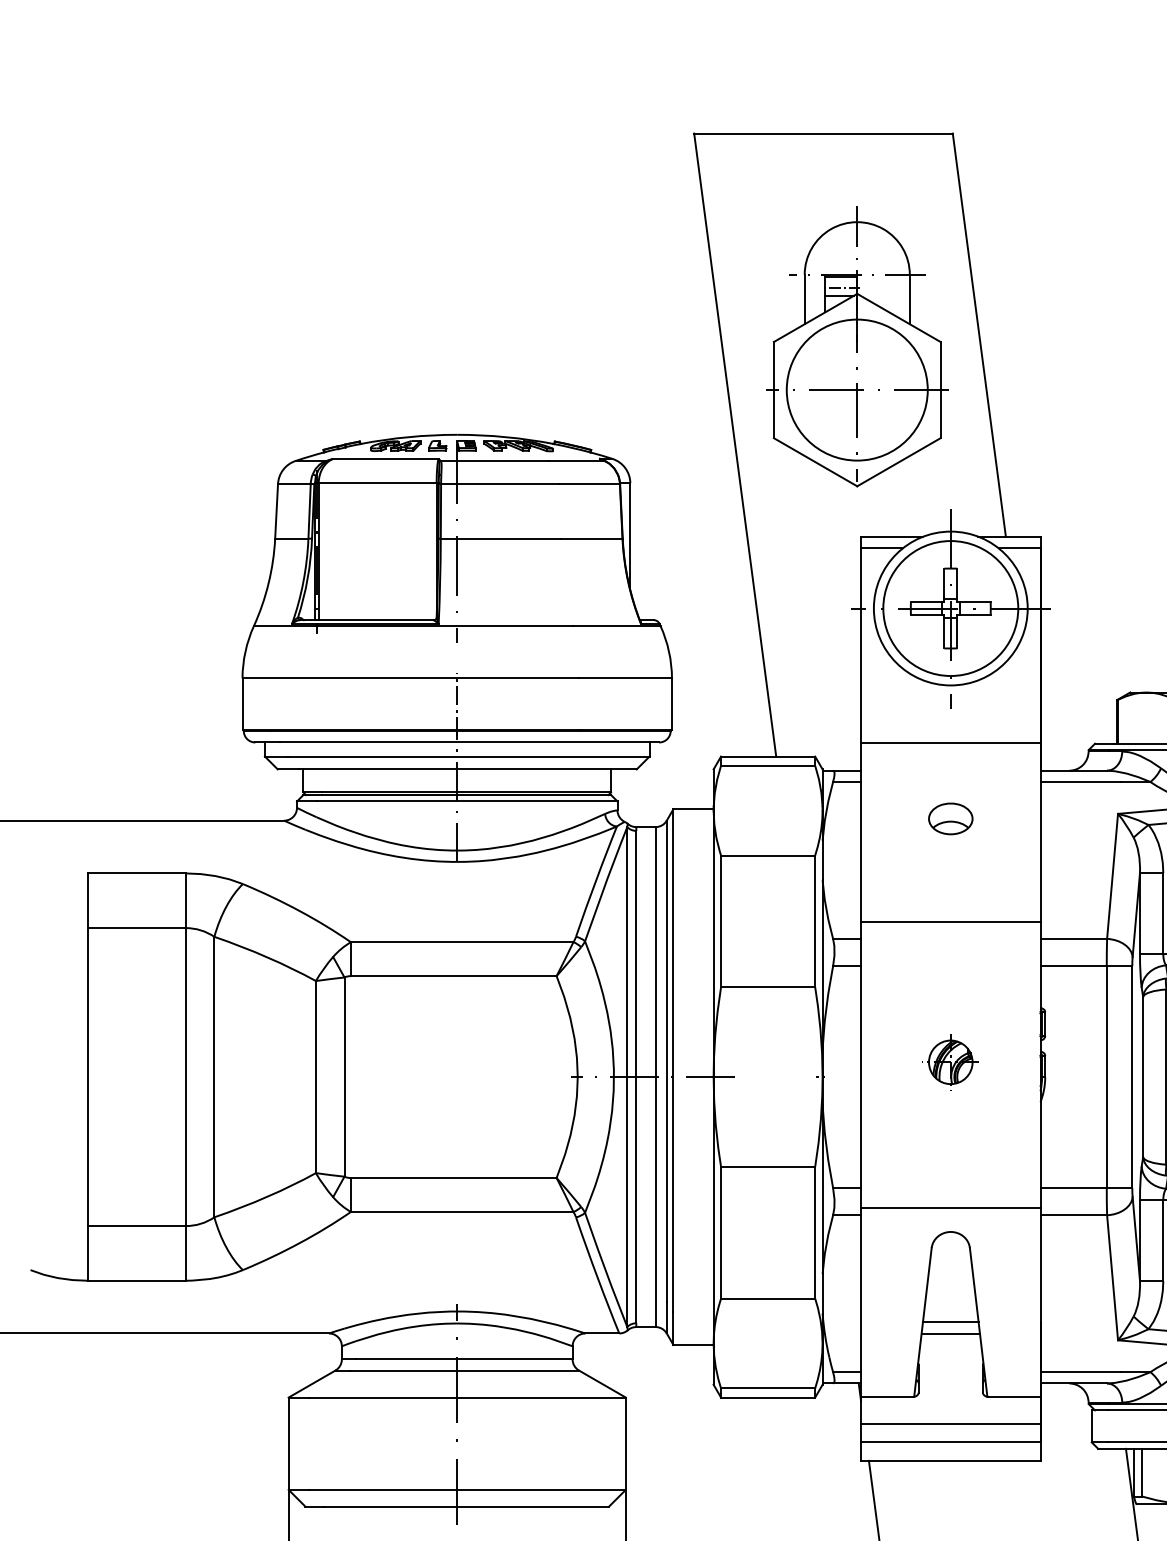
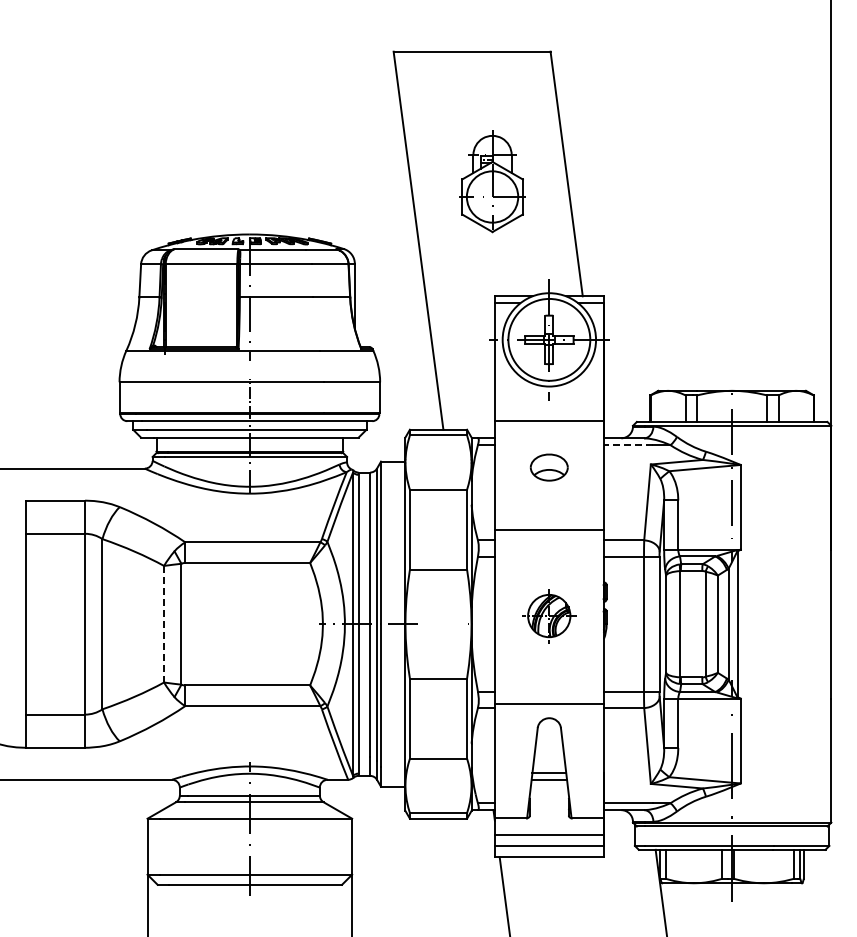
part: (857, 347) -> (492, 181), size x0.6
line: (1079, 782) -> (627, 445), solid -> dashed
part: (951, 818) -> (549, 467), size x1.4
part: (951, 1059) -> (549, 613), size x1.6
line: (316, 1075) -> (164, 623), solid -> dashed

